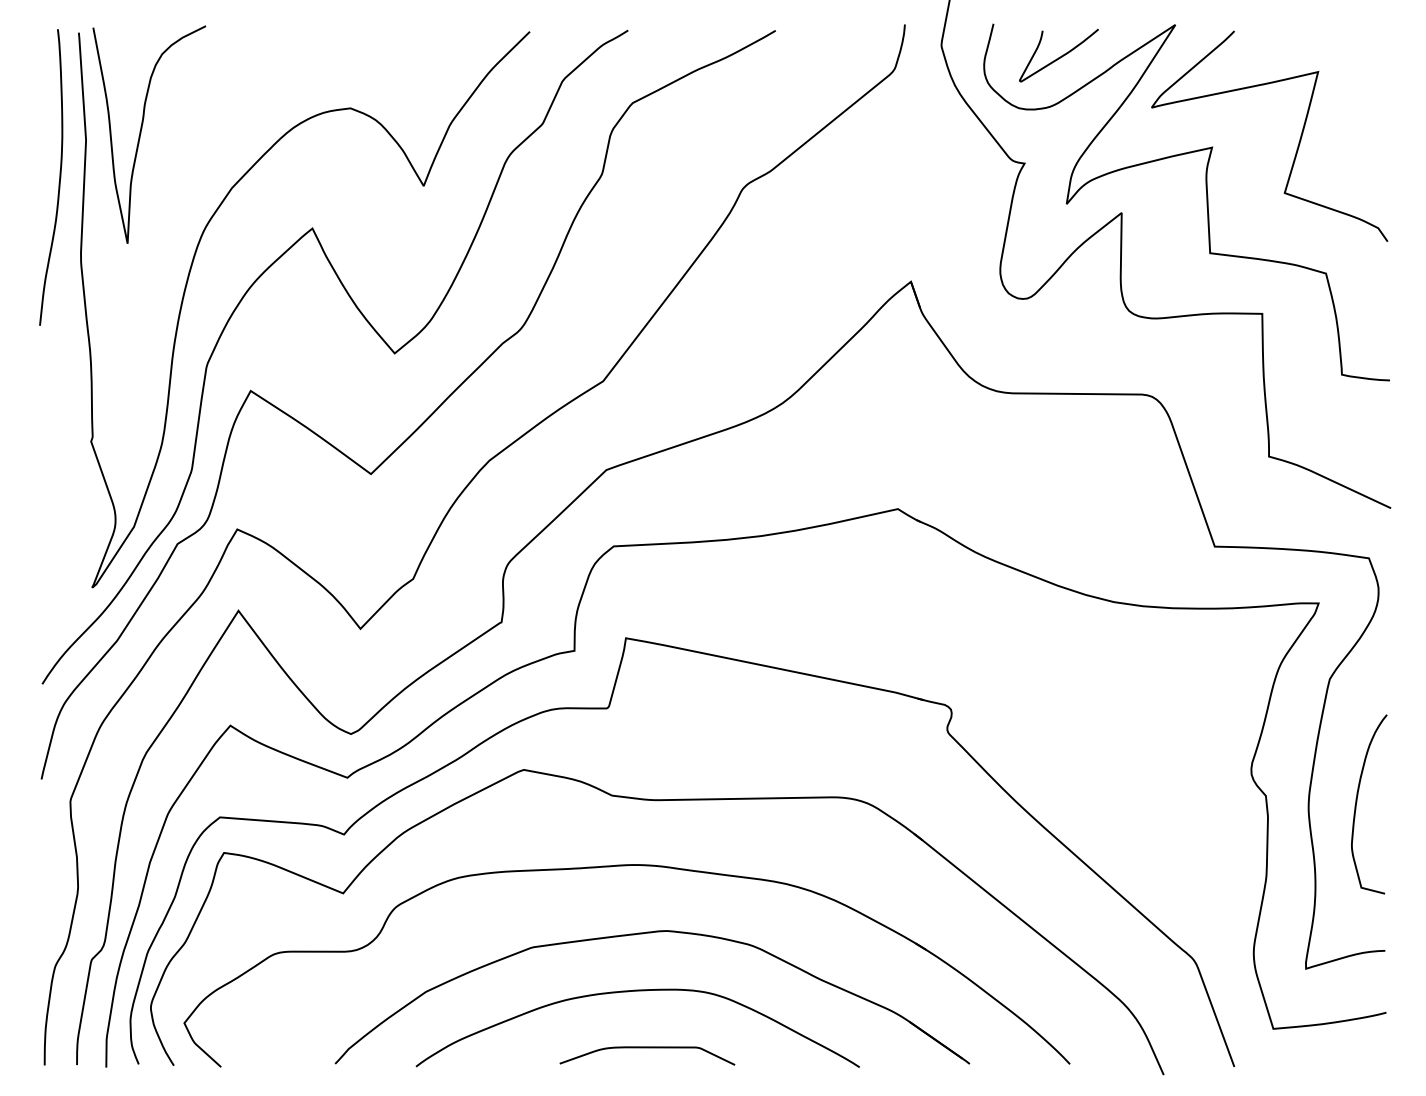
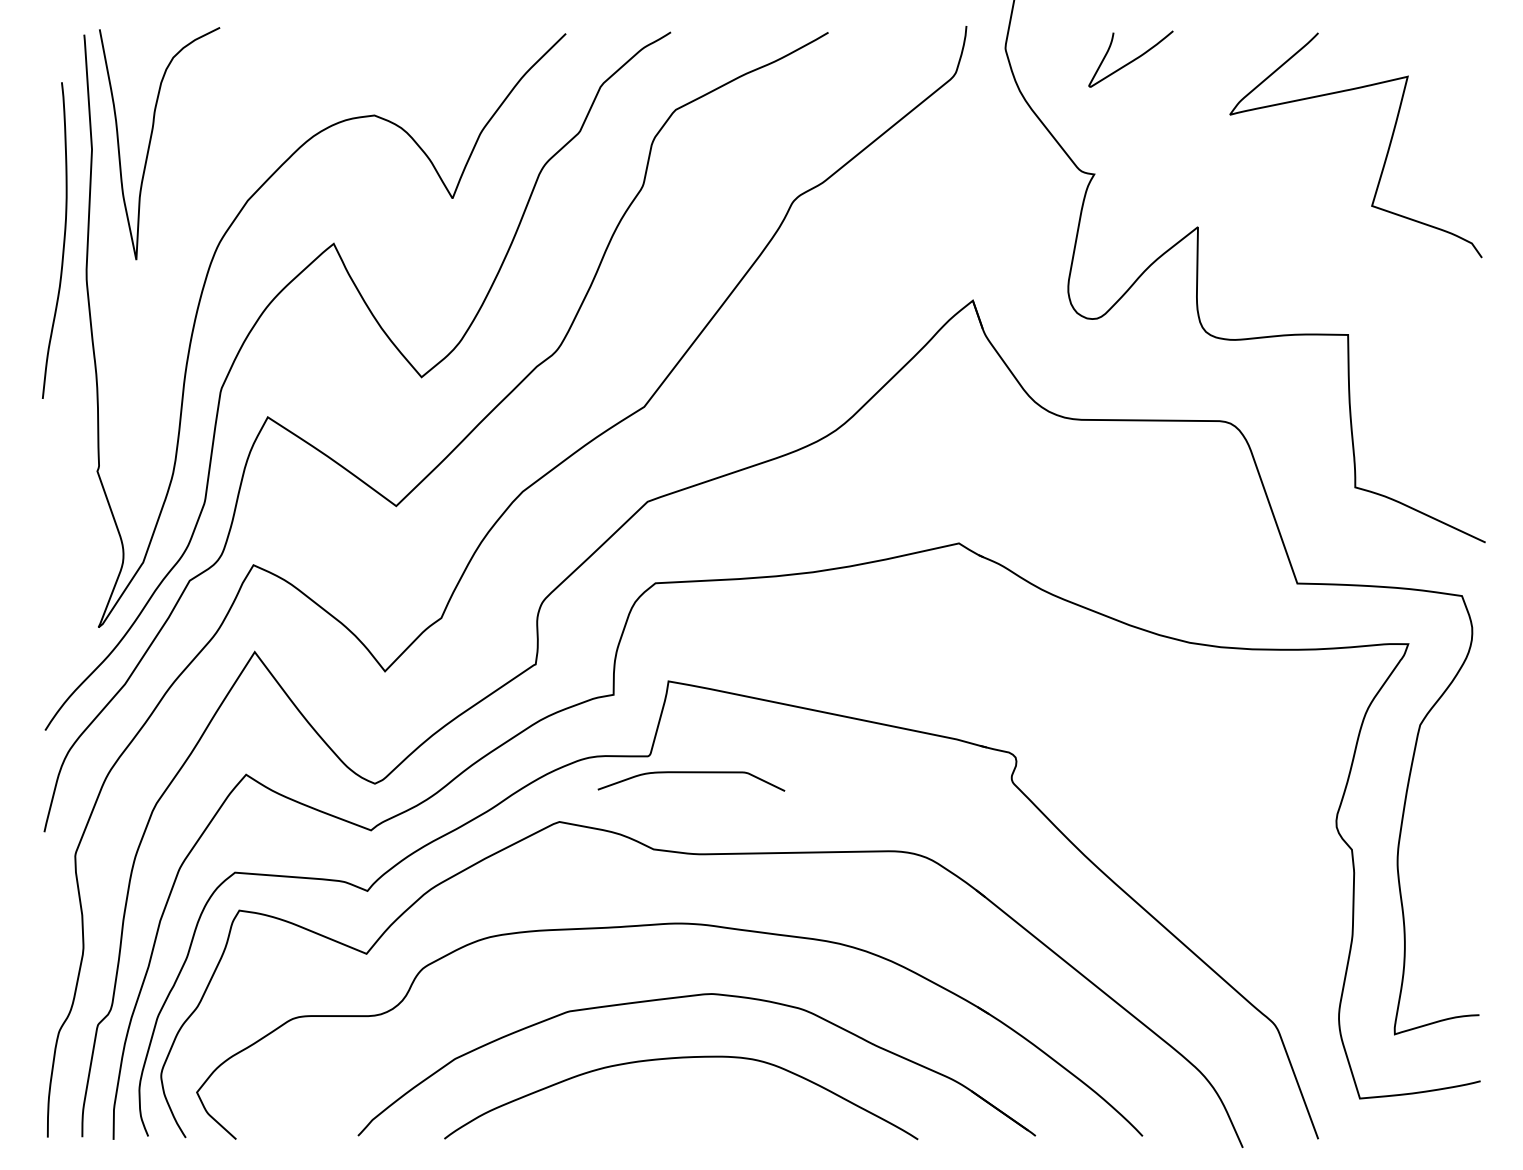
curve: (59, 177) -> (63, 240), moved
curve: (1206, 202) -> (1288, 216), removed
curve: (1357, 802) -> (1449, 856), removed
curve: (647, 1048) -> (691, 773), moved

